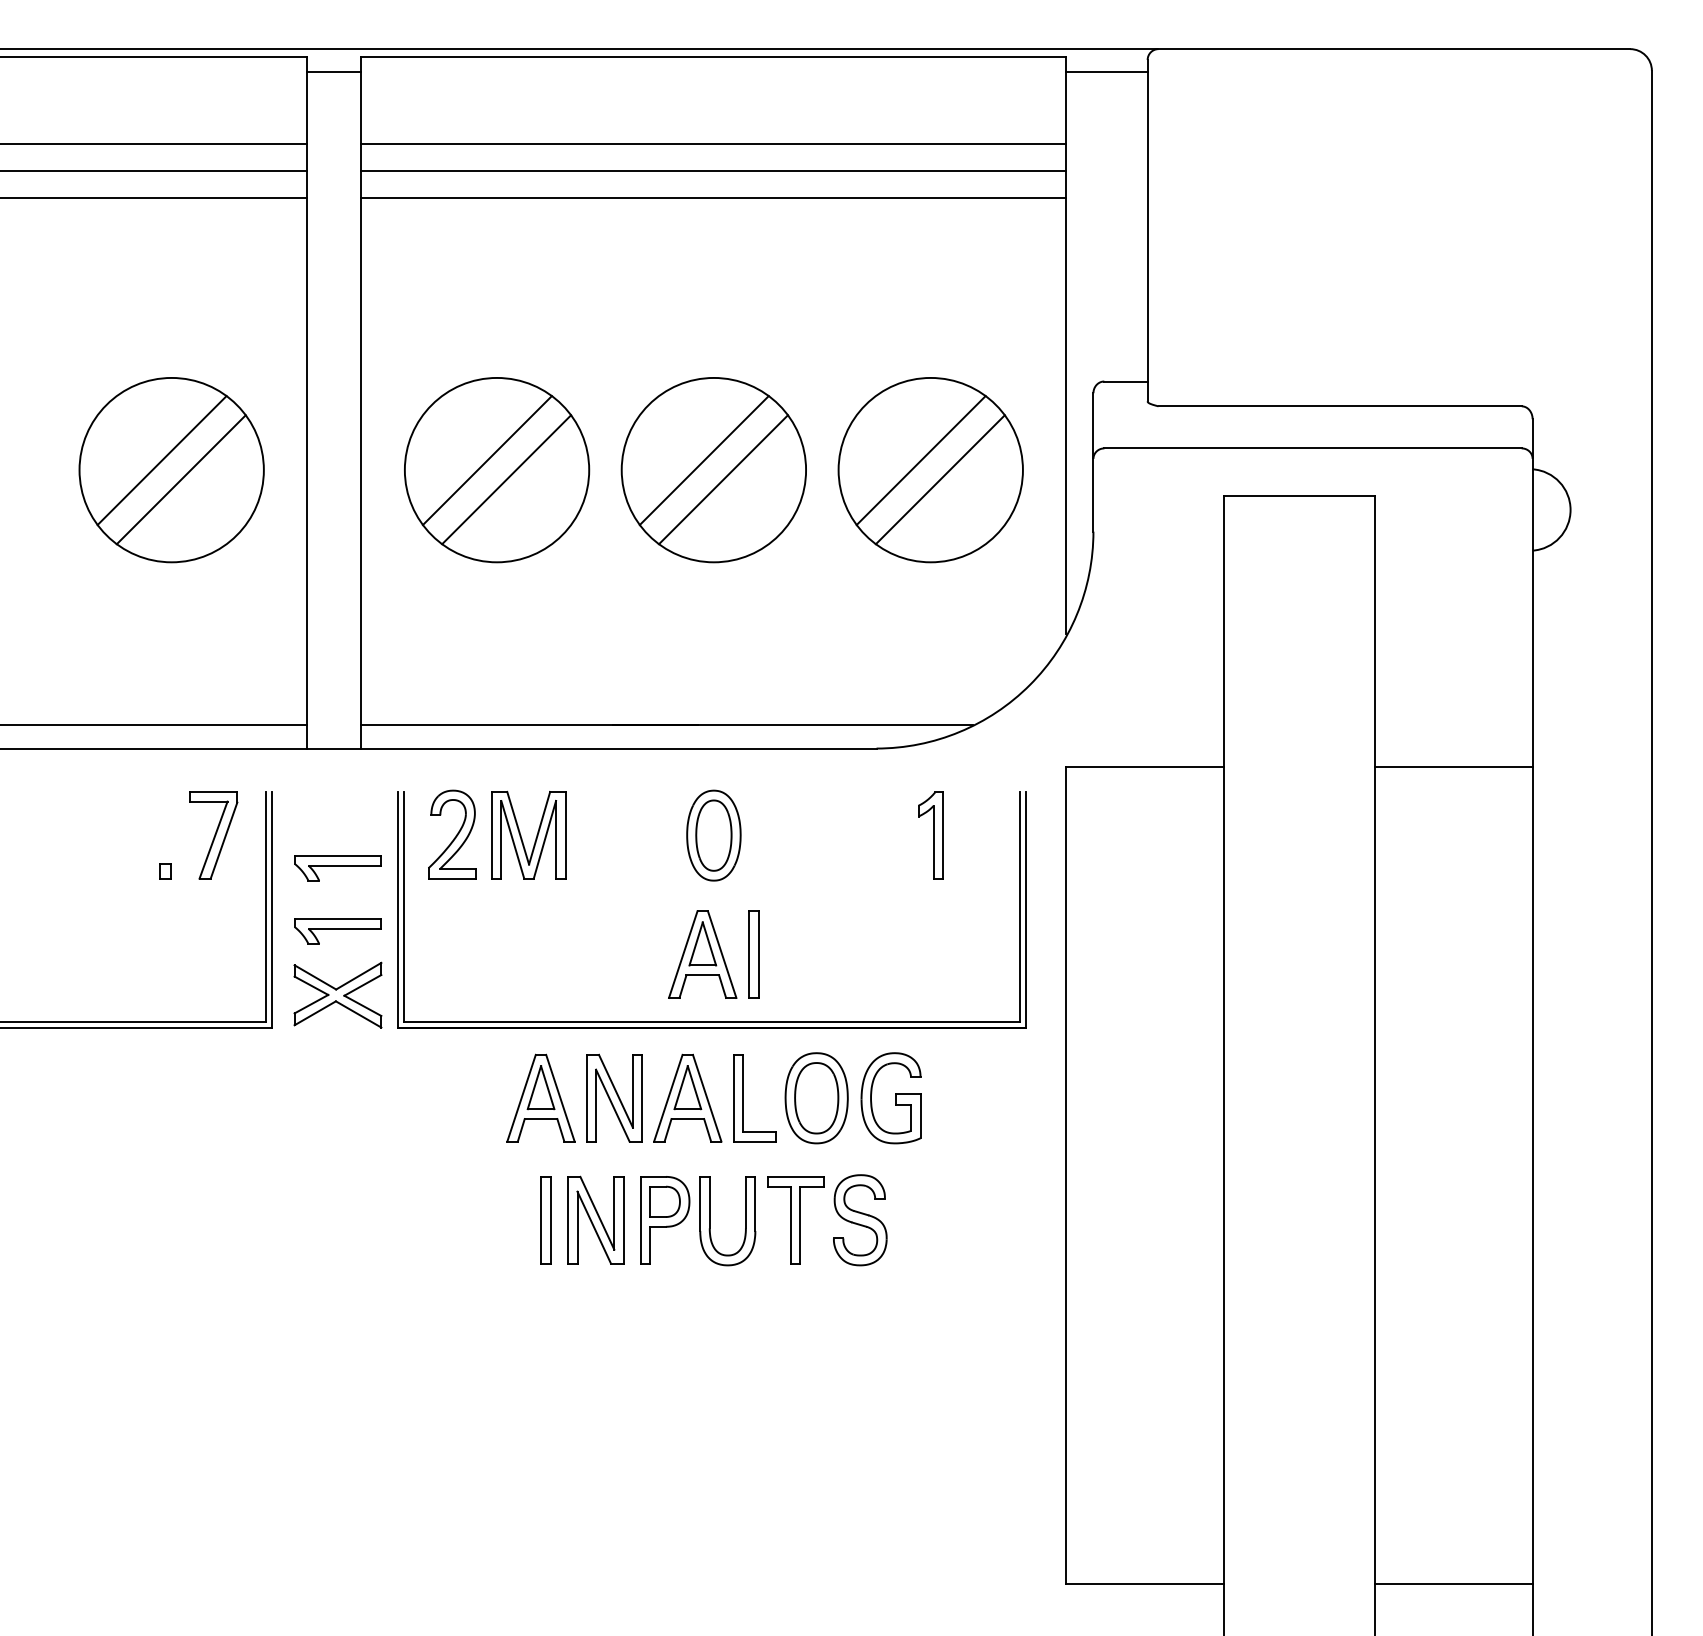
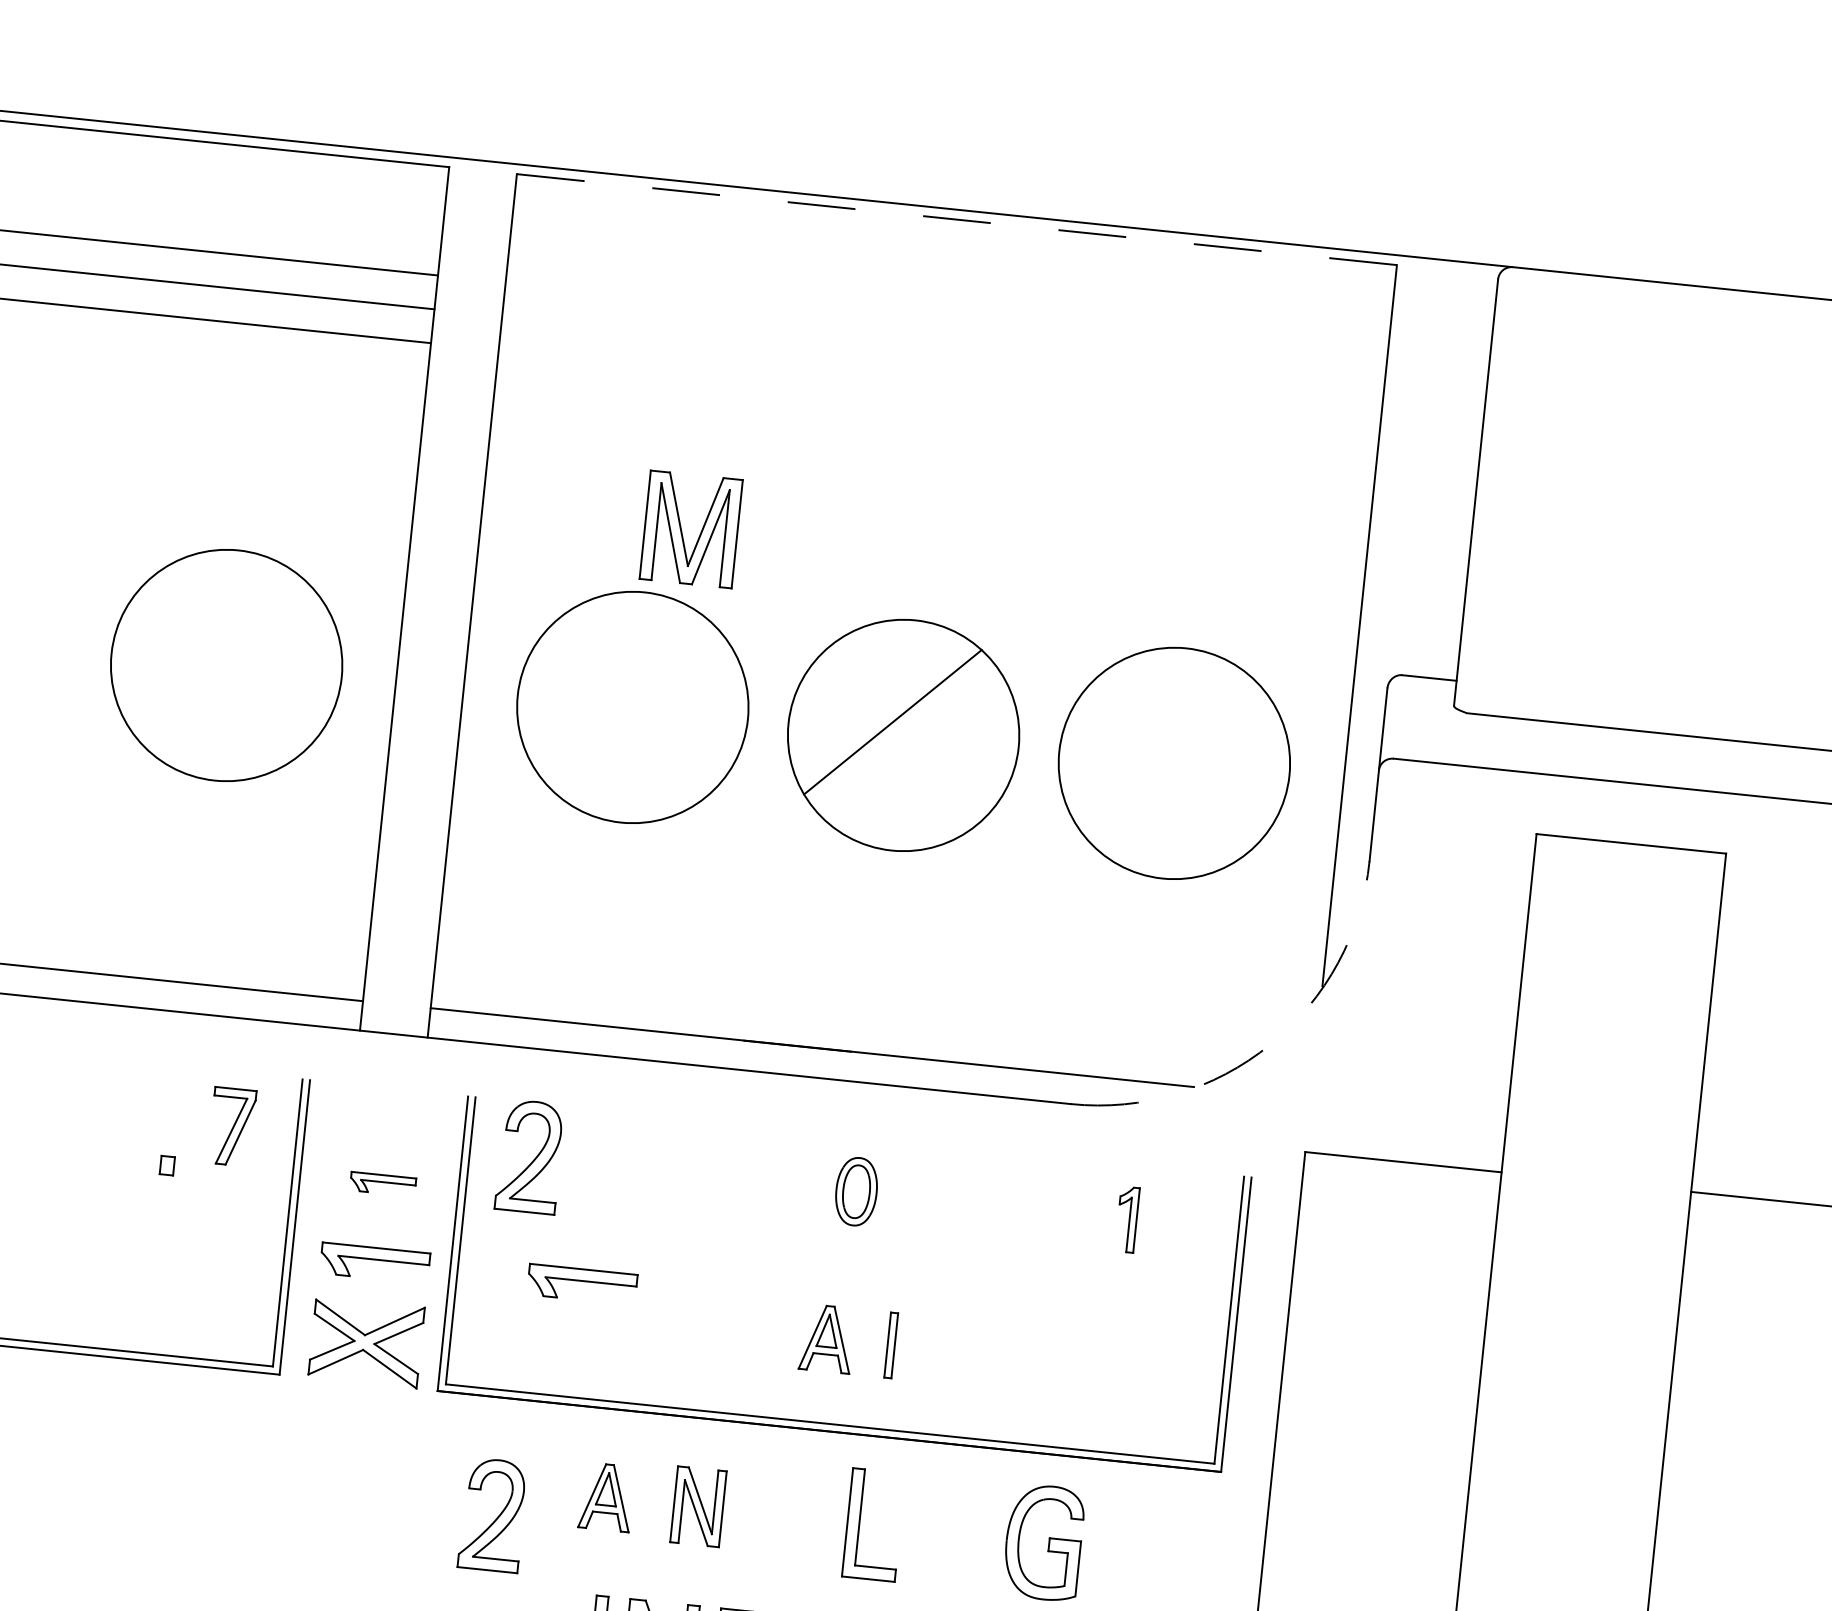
line: (714, 56) -> (957, 219), solid -> dashed
line: (334, 72) -> (481, 190), removed
line: (1106, 72) -> (1445, 289), removed
line: (713, 143) -> (945, 327), removed
line: (713, 170) -> (941, 361), removed
line: (713, 197) -> (938, 395), removed
line: (161, 460) -> (215, 652), removed
line: (486, 460) -> (620, 694), removed
line: (920, 460) -> (1162, 750), removed
line: (180, 479) -> (236, 678), removed
line: (506, 479) -> (643, 720), removed
line: (723, 479) -> (914, 748), removed
line: (939, 479) -> (1184, 776), removed
arc: (1029, 685) -> (1269, 1045), solid -> dashed
part: (213, 835) -> (231, 1127), size x0.7
part: (521, 835) -> (682, 528), moved
part: (713, 835) -> (855, 1191), size x0.6
part: (930, 835) -> (1126, 1219), size x0.6
part: (337, 868) -> (382, 1184), size x0.6
part: (503, 931) -> (581, 1284), added
part: (702, 954) -> (826, 1338), size x0.6
part: (753, 954) -> (890, 1345), size x0.6
part: (540, 1097) -> (606, 1496), size x0.6
part: (614, 1097) -> (698, 1505), size x0.7
part: (687, 1097) -> (789, 1515), removed
part: (816, 1098) -> (950, 1533), removed
part: (452, 1121) -> (493, 1515), added

